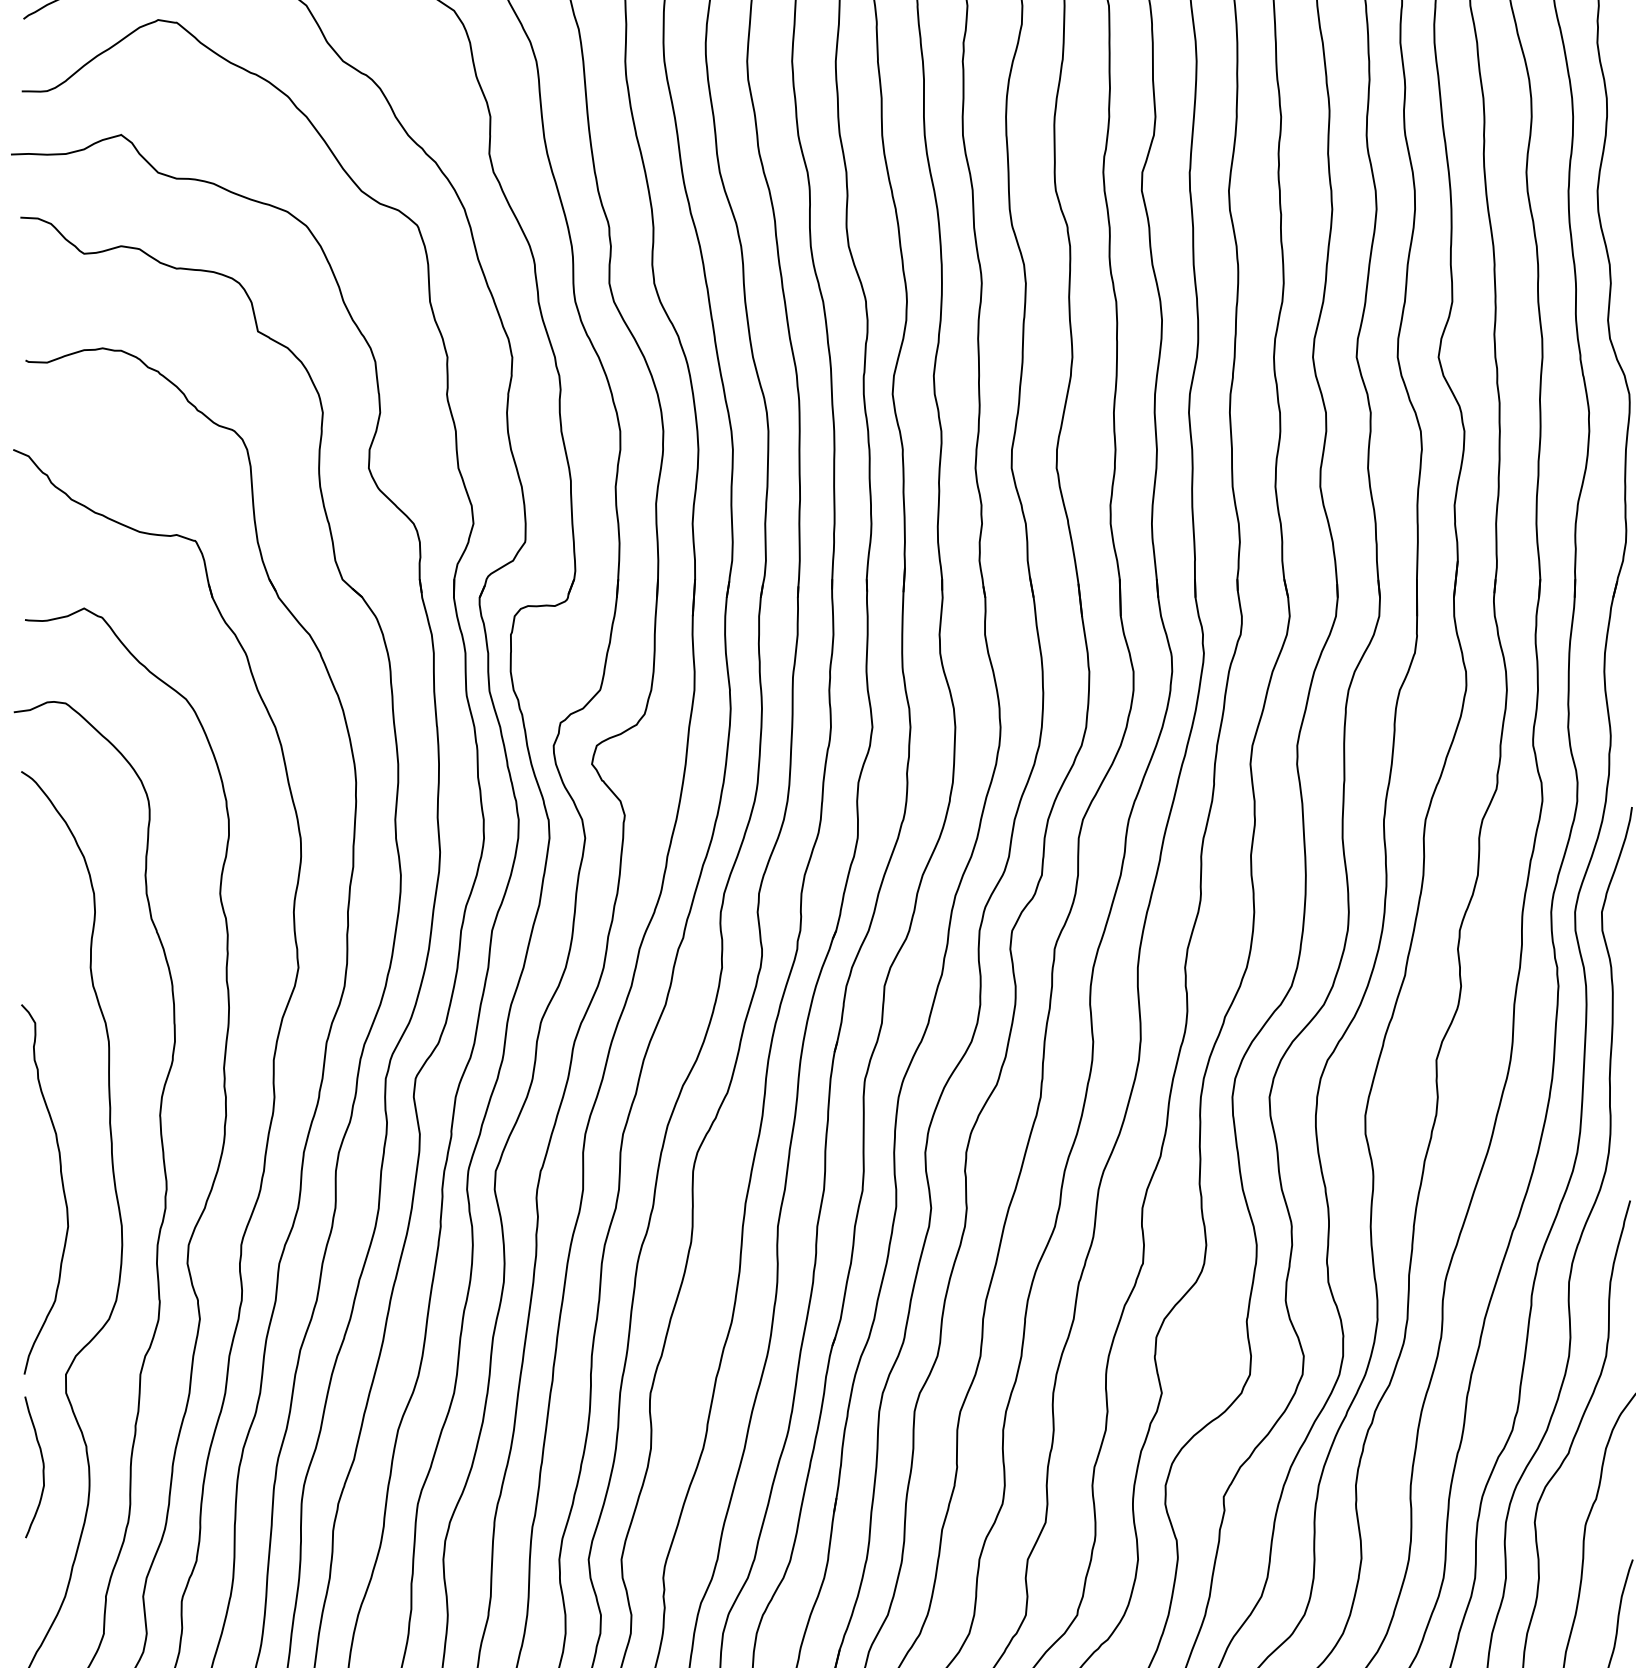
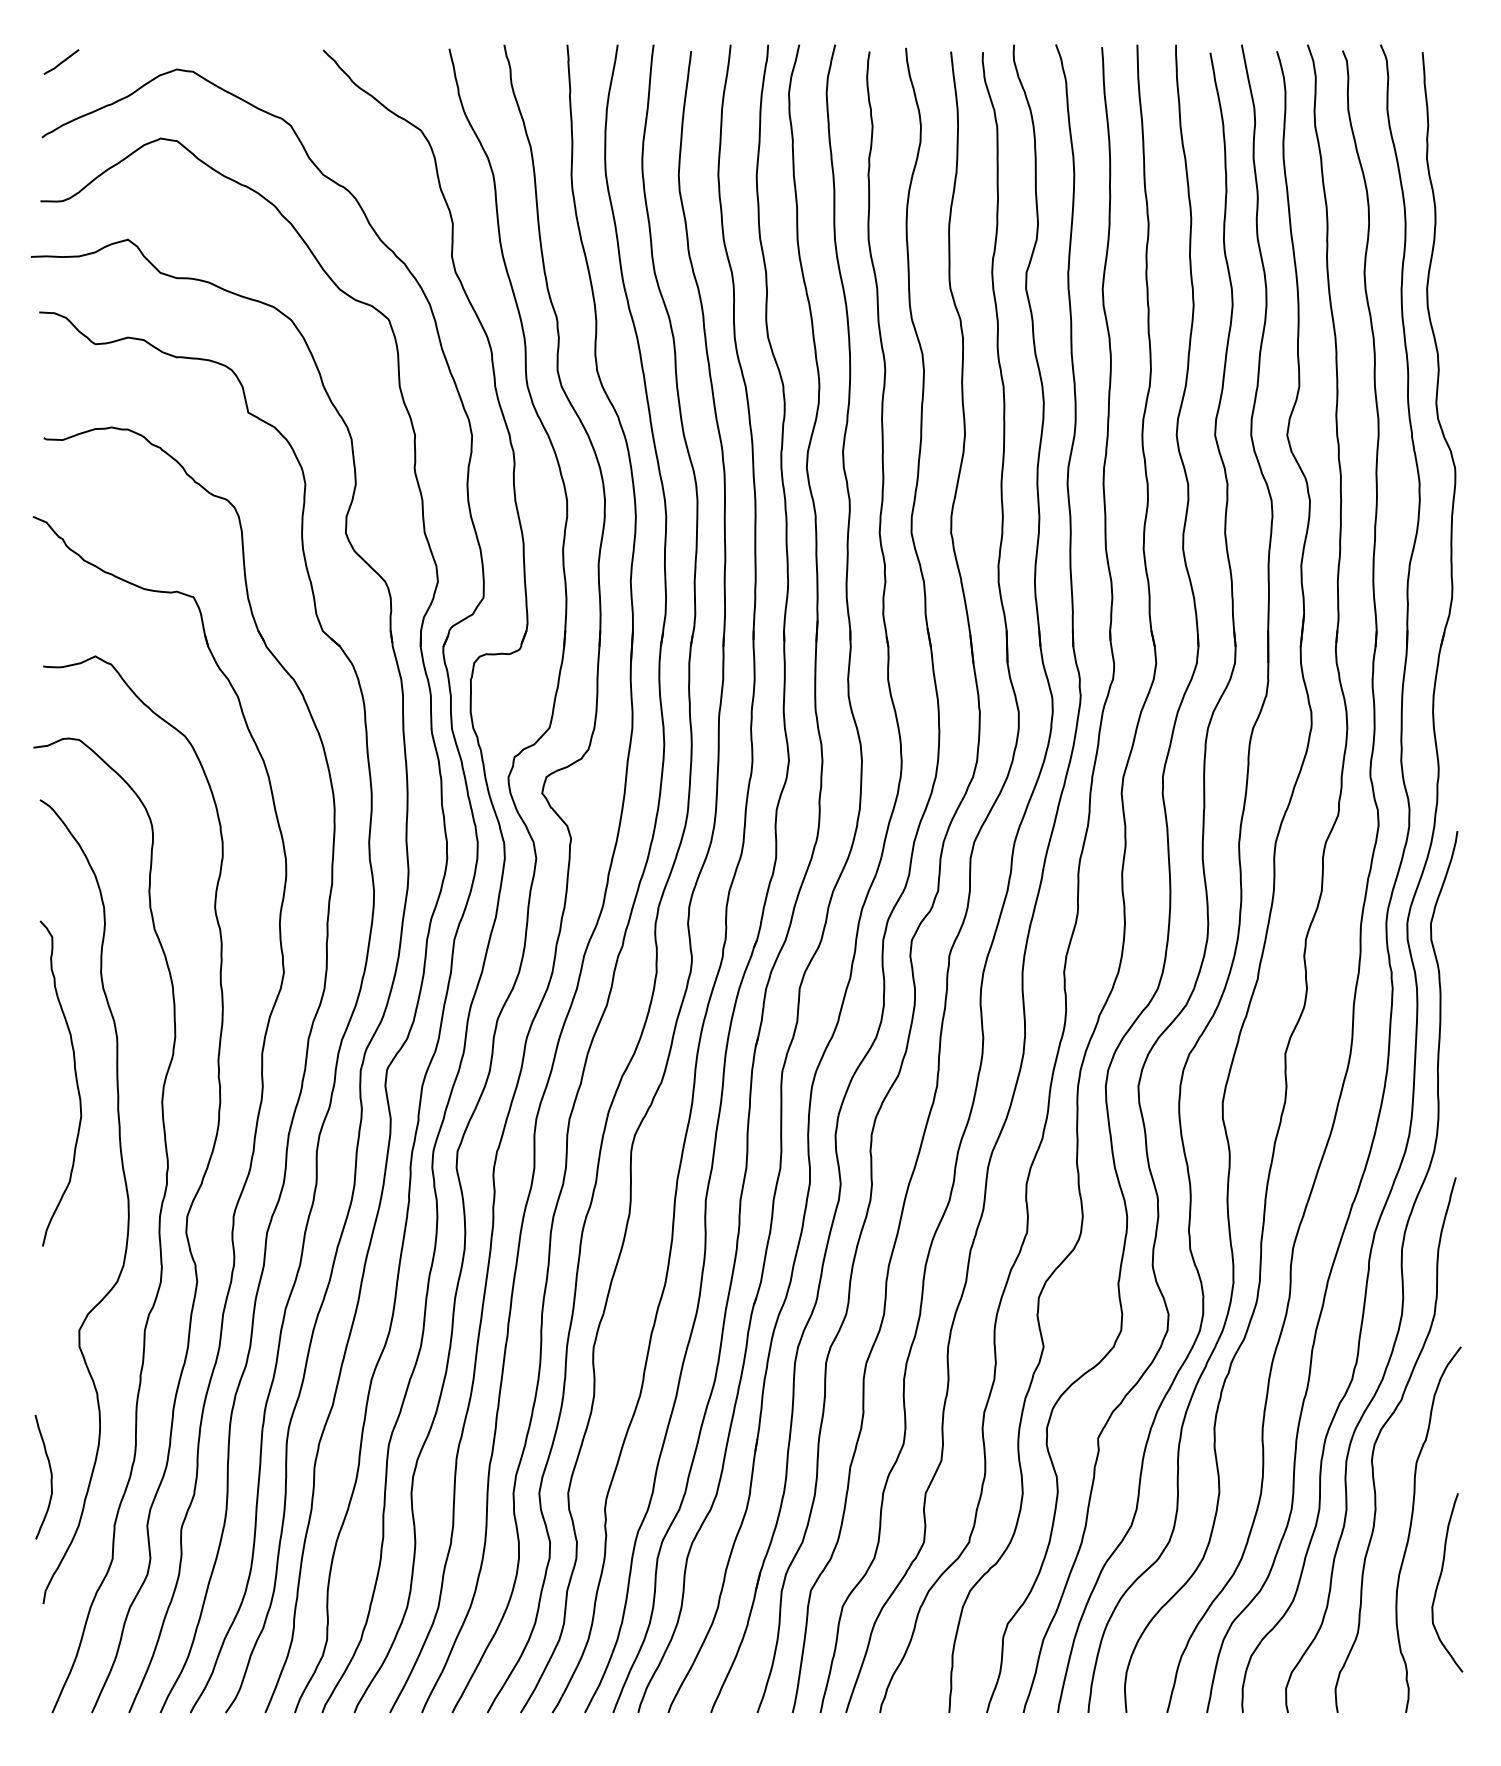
curve: (61, 1185) -> (75, 1080), moved
curve: (42, 1465) -> (50, 1475), moved

